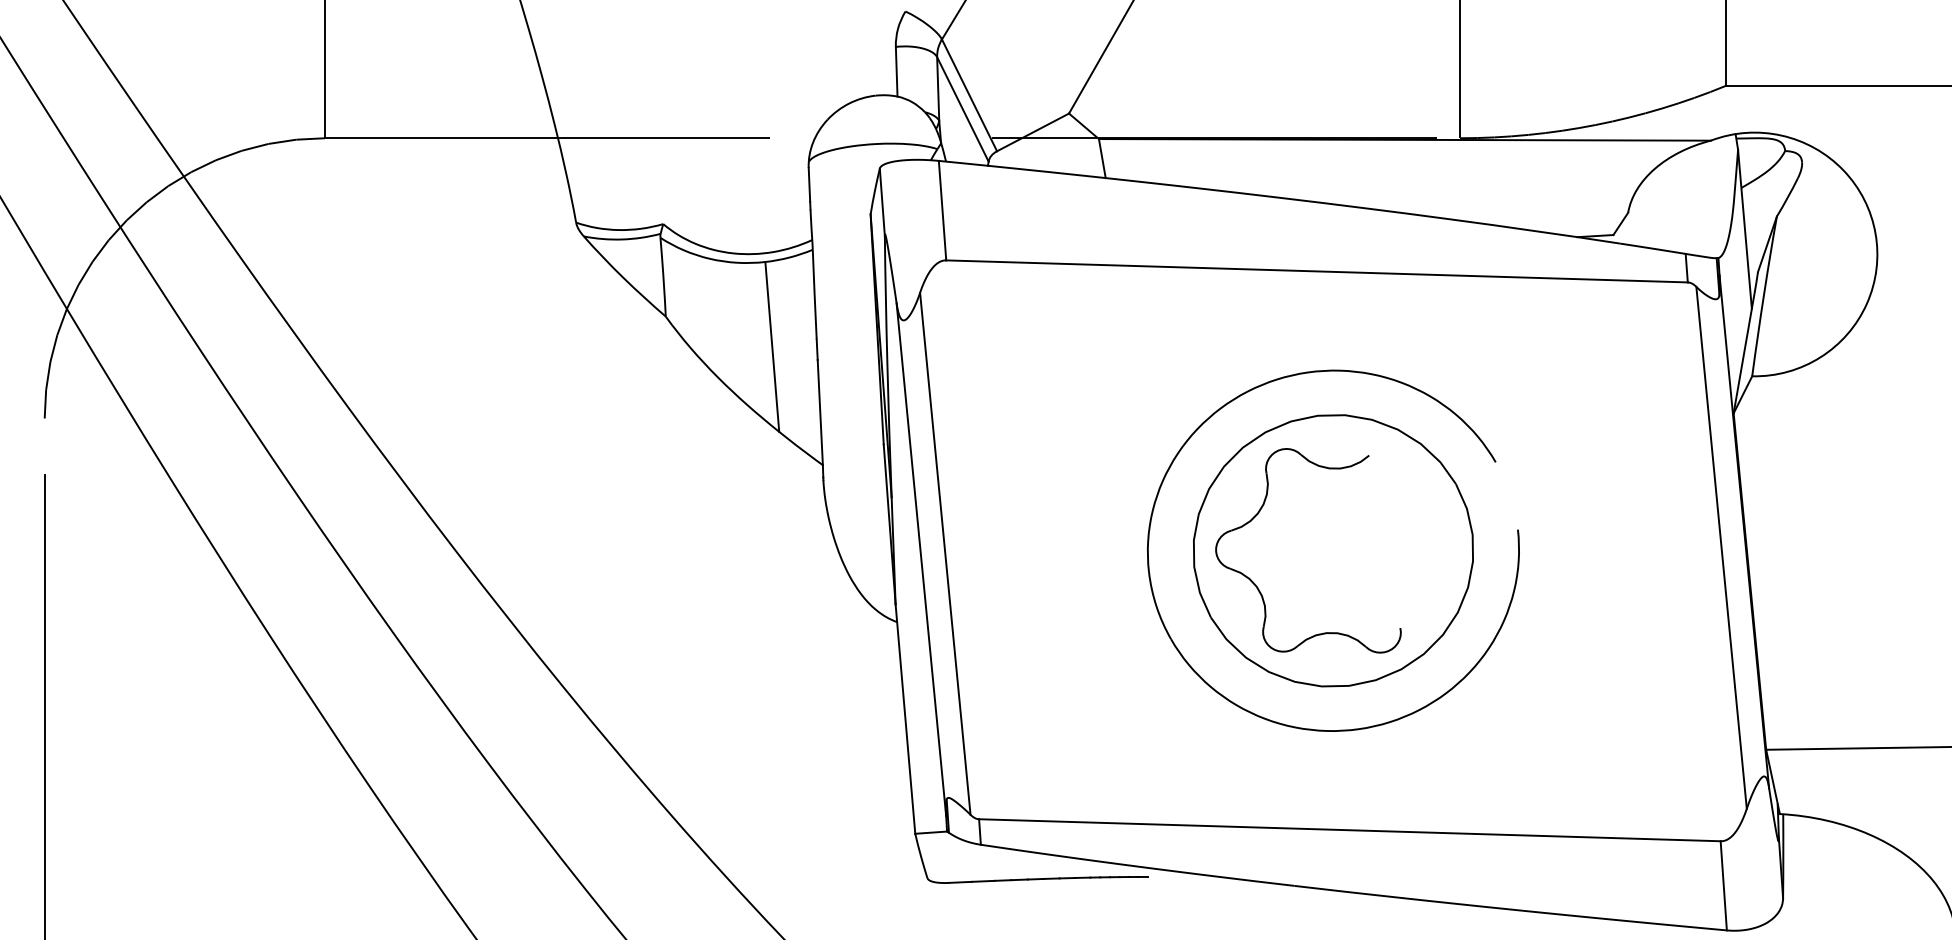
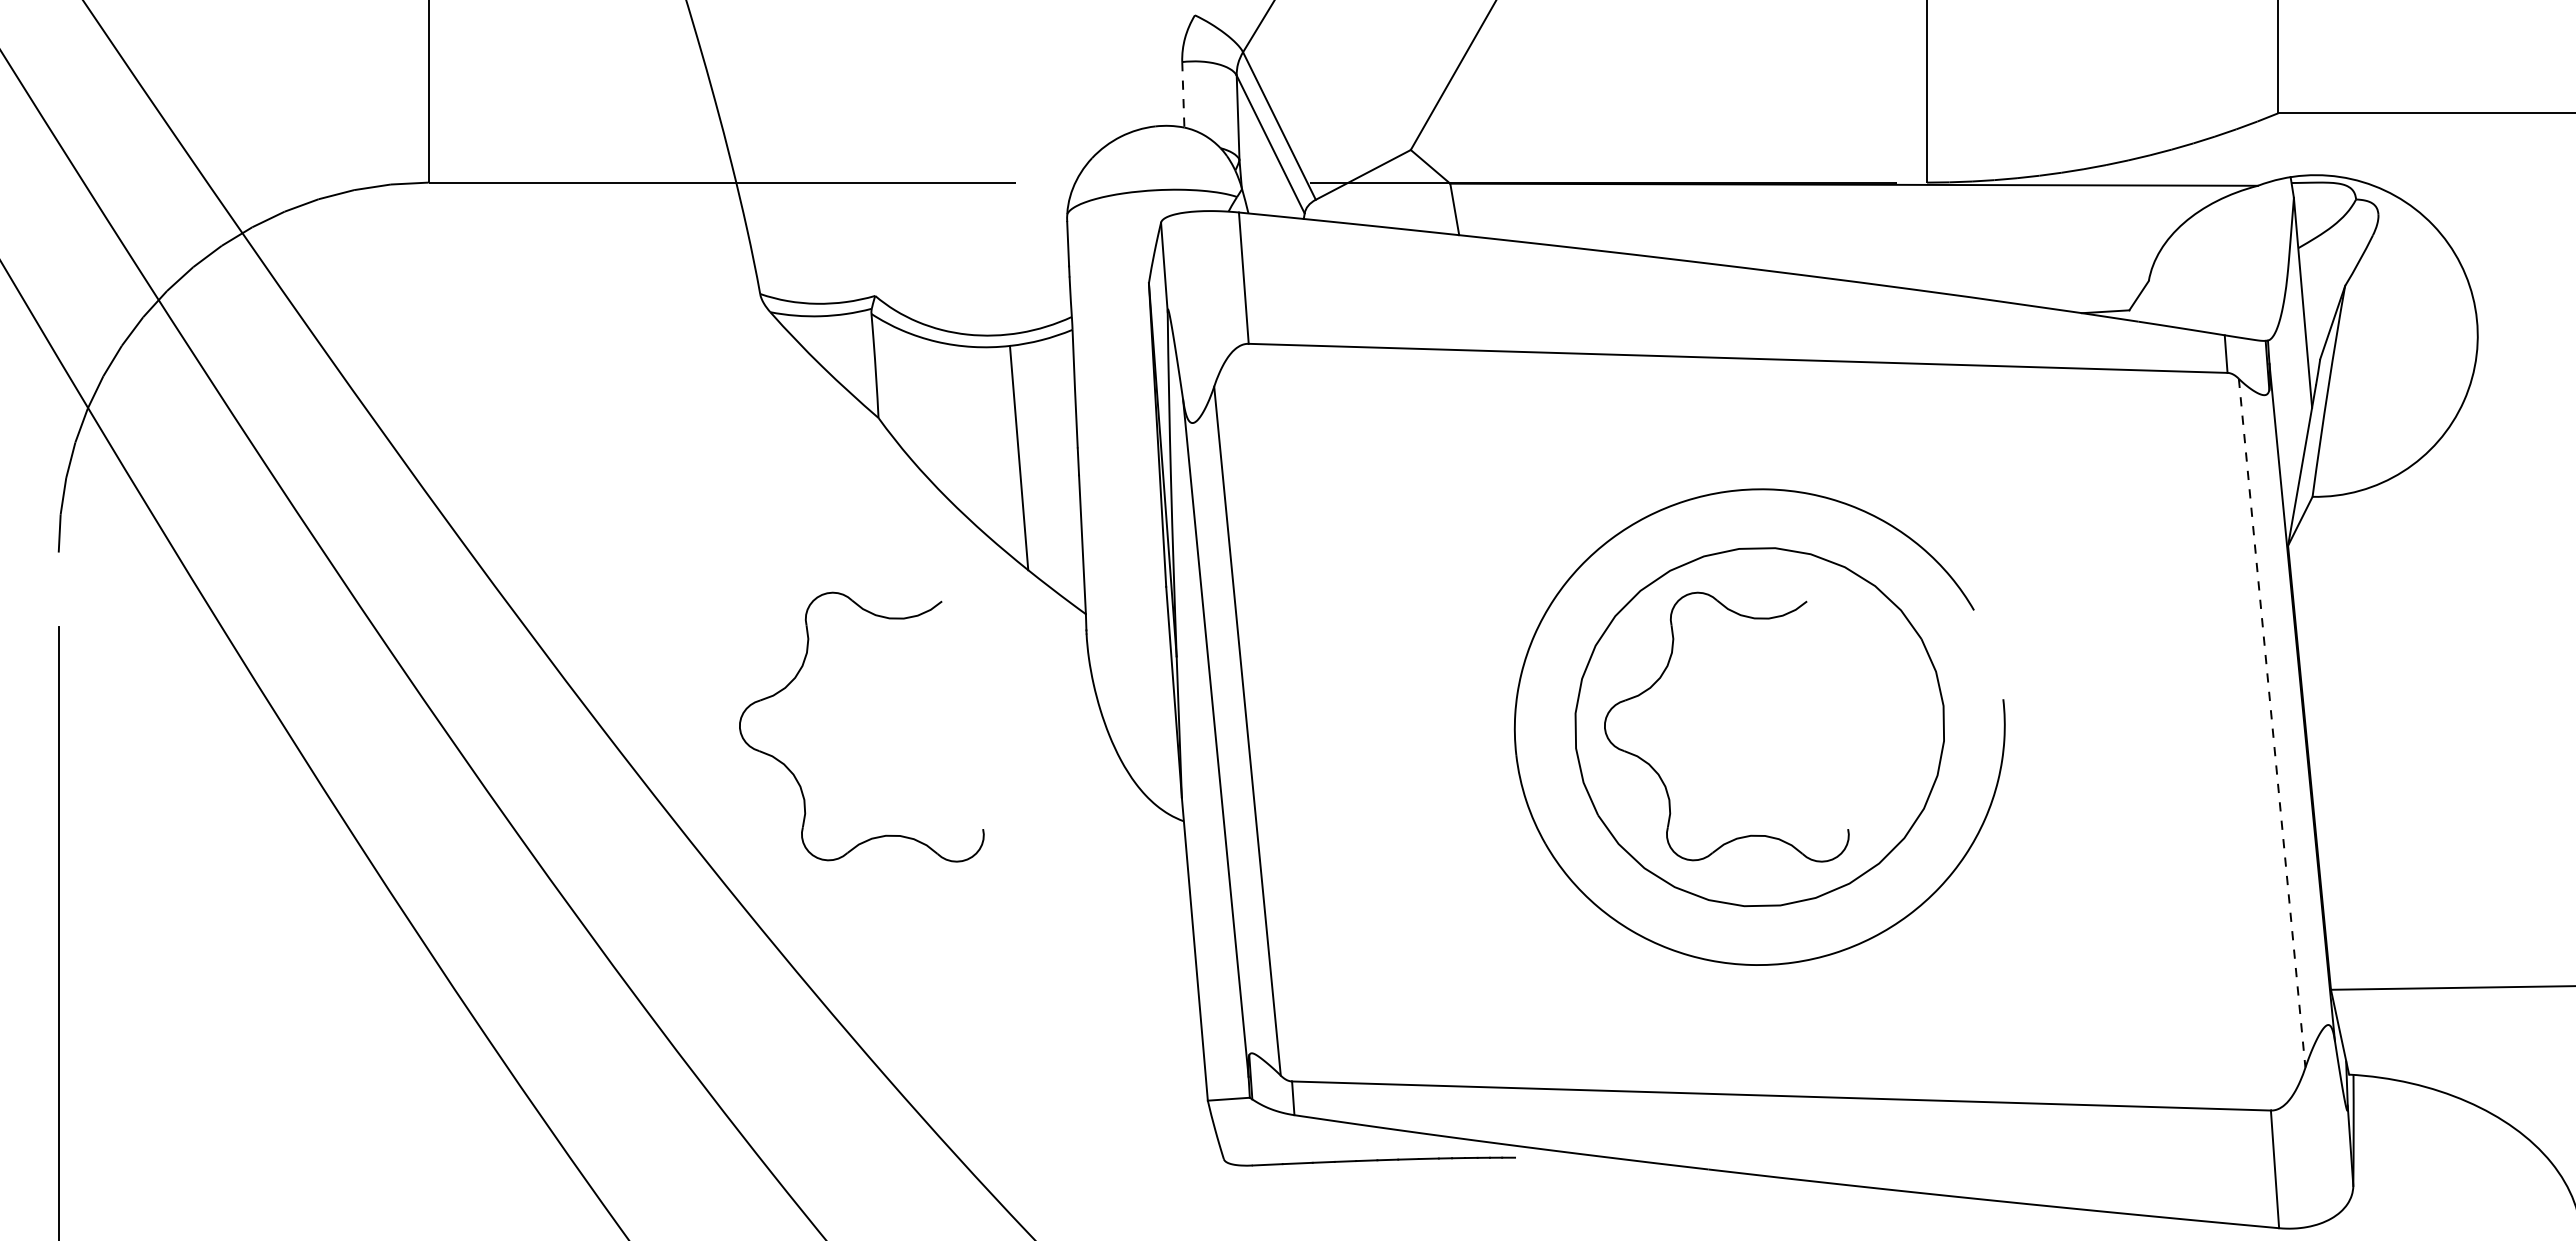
line: (896, 71) -> (1183, 94), solid -> dashed
part: (604, 512) -> (797, 676), added
line: (1721, 548) -> (2272, 723), solid -> dashed

